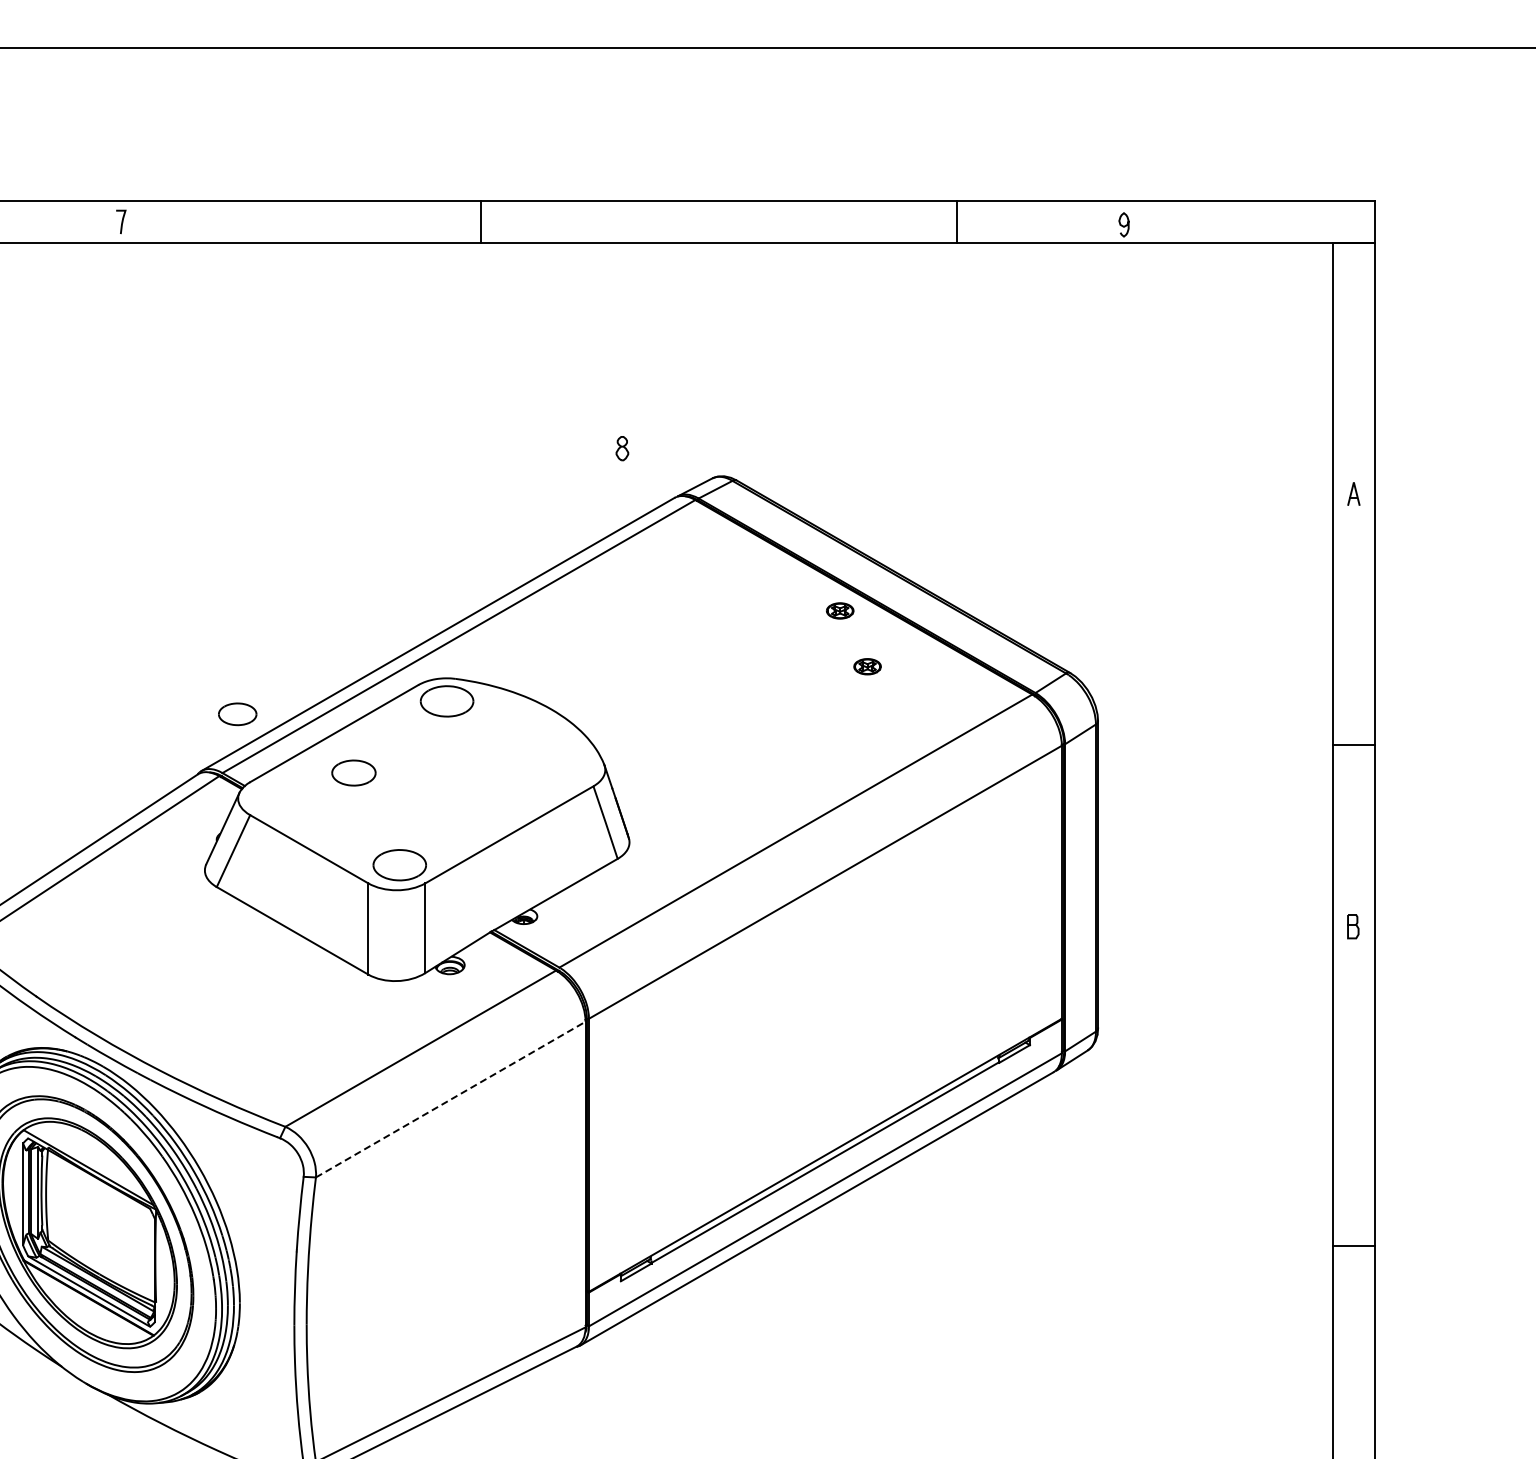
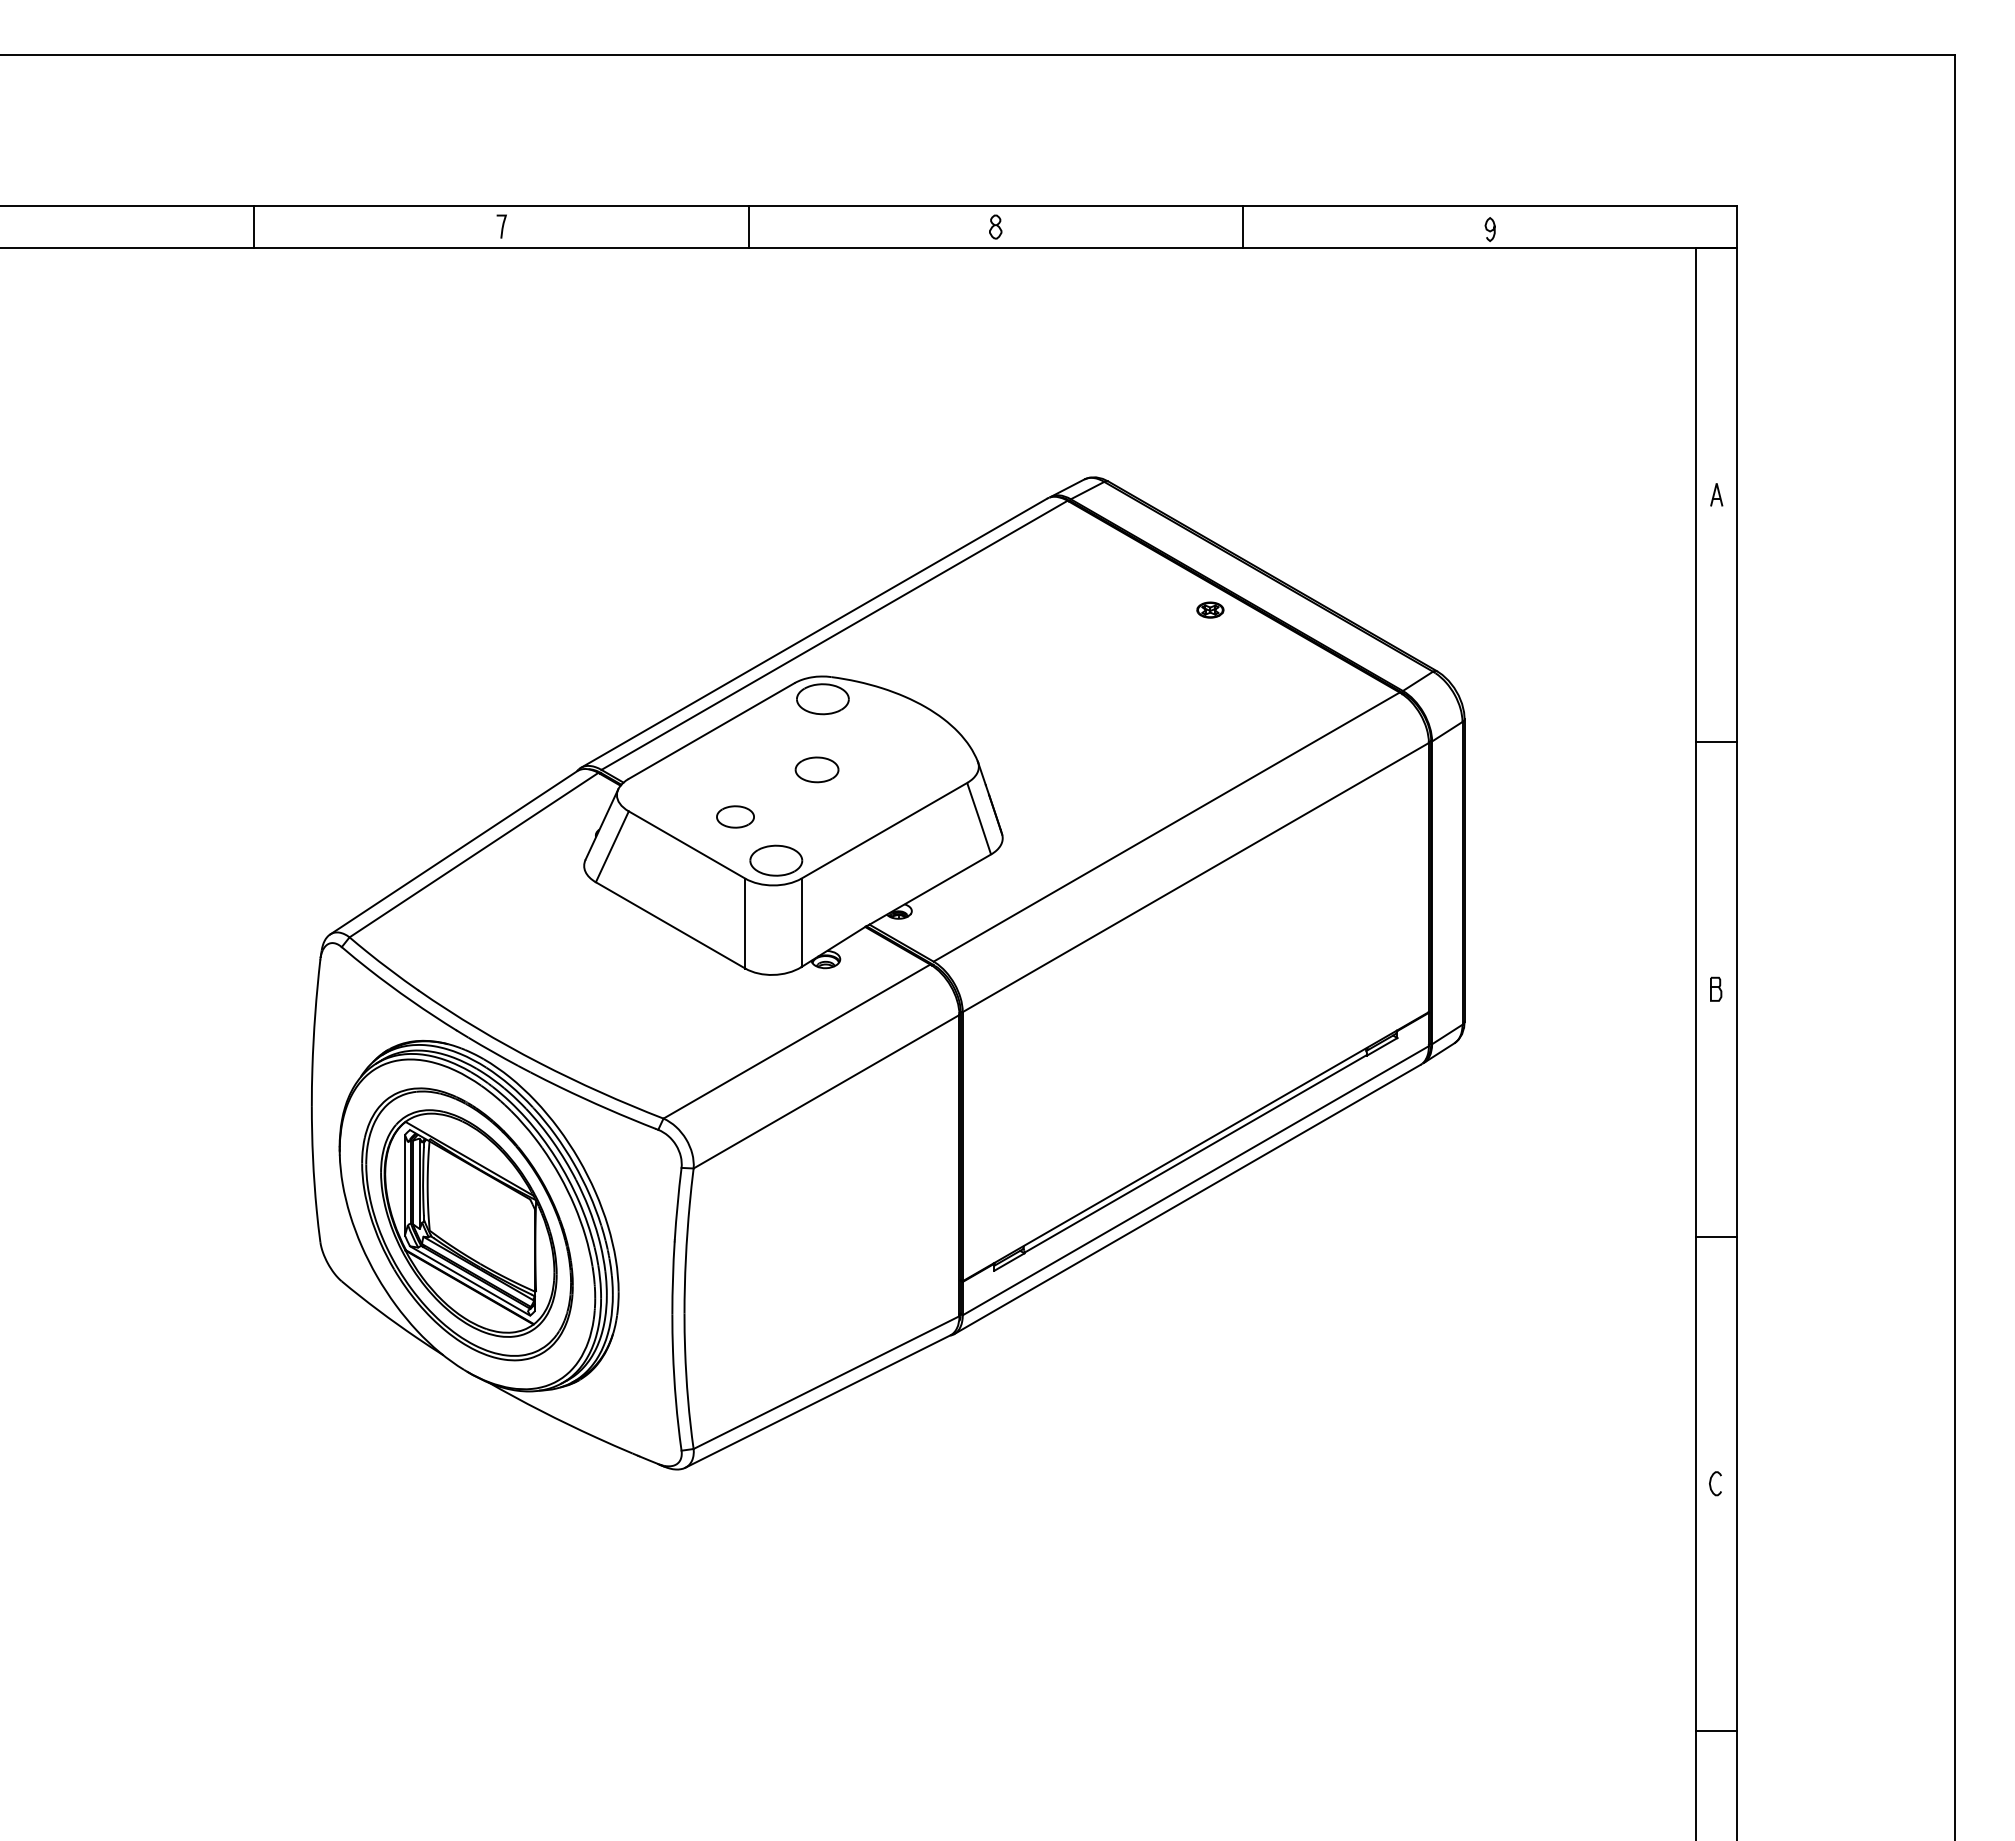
line: (481, 221) -> (748, 226), moved
line: (956, 221) -> (1242, 226), moved
part: (622, 448) -> (995, 226), moved
part: (867, 666) -> (1237, 664), removed
part: (237, 713) -> (735, 816), moved
part: (353, 772) -> (816, 769), moved
part: (1353, 925) -> (1716, 988), moved
line: (450, 1099) -> (826, 1091), dashed -> solid

